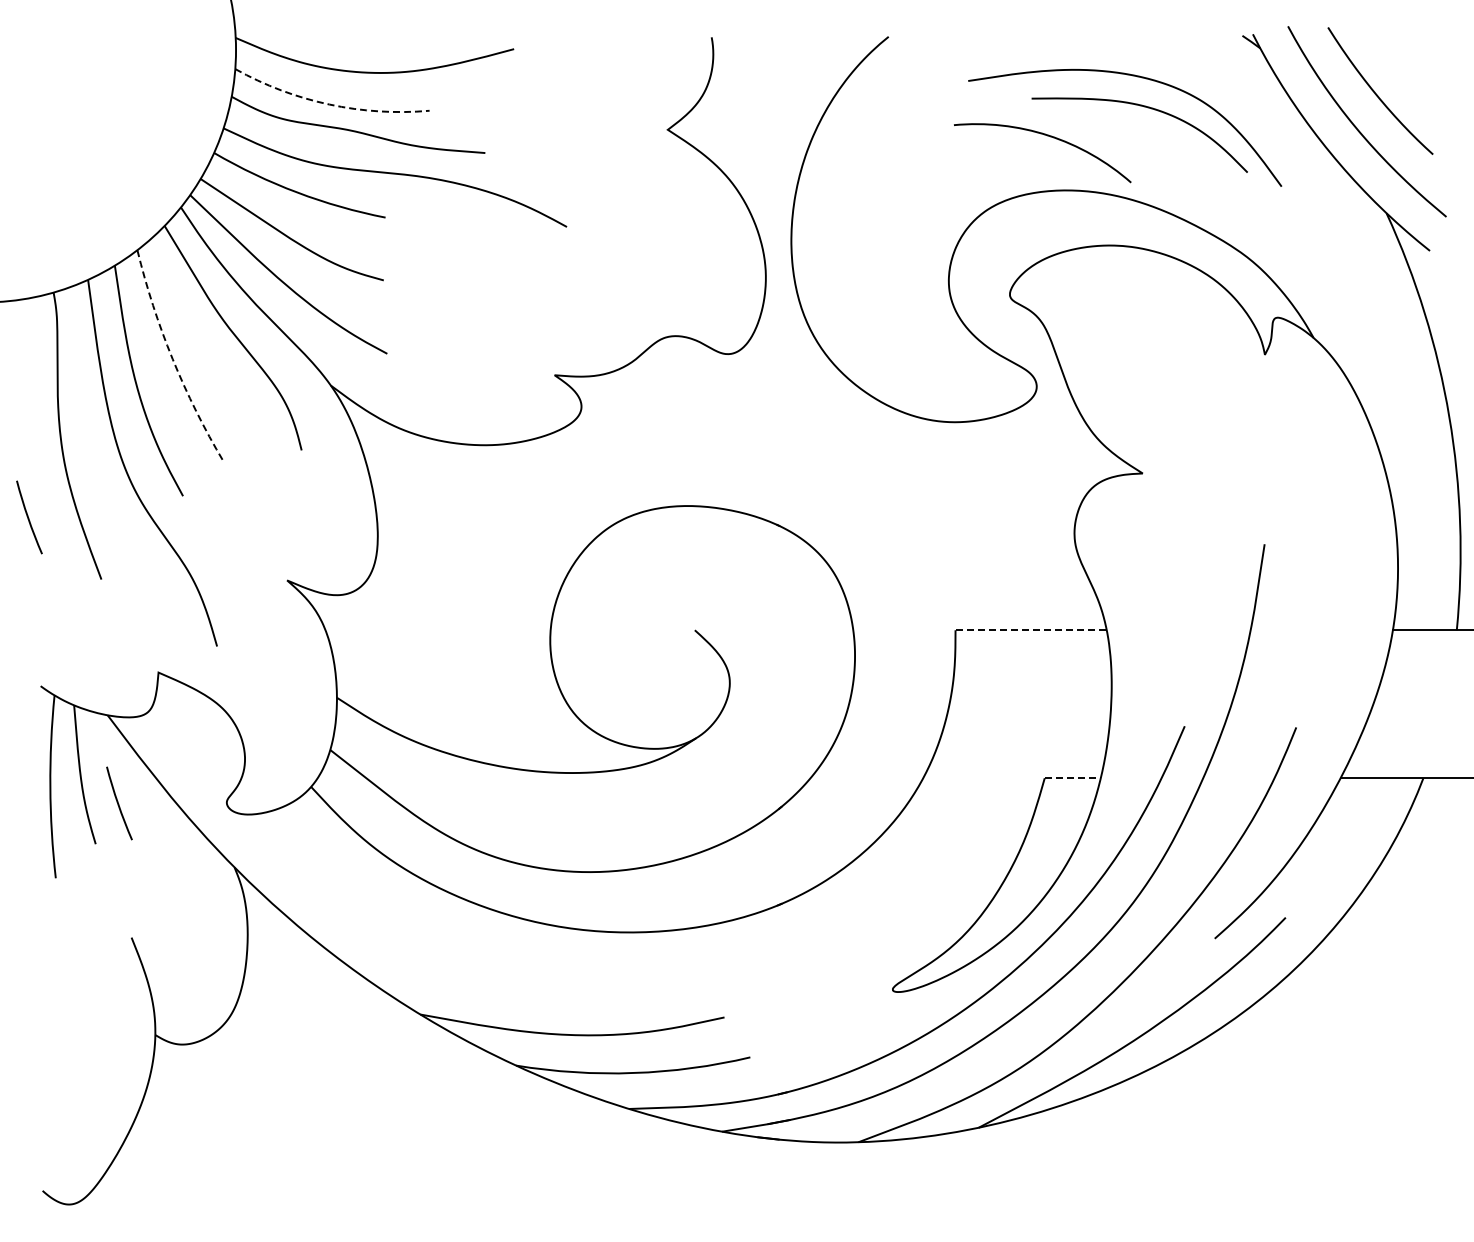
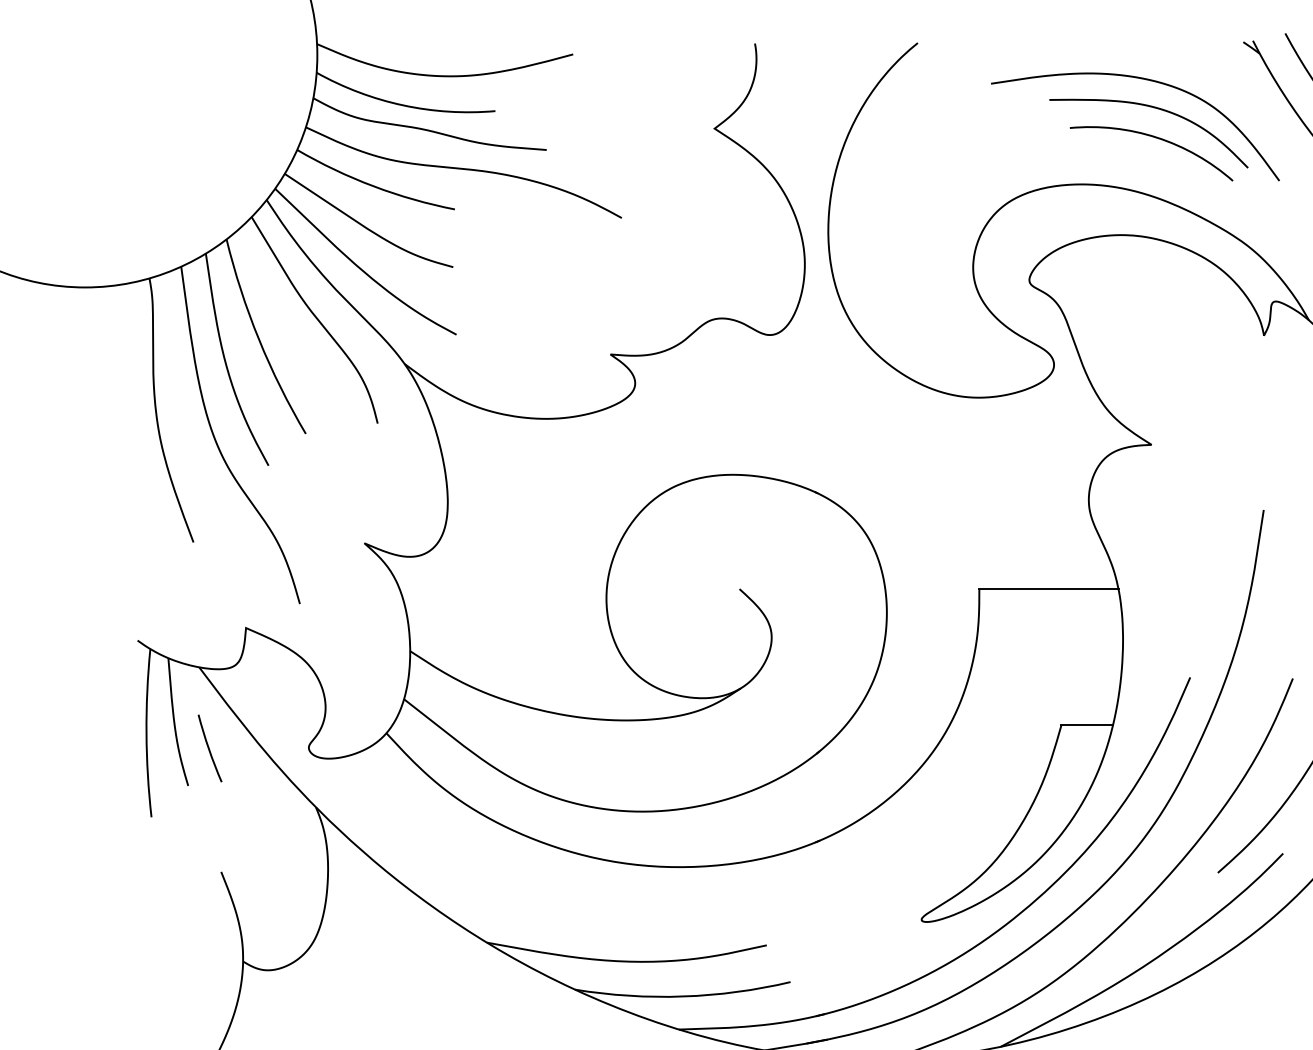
arc: (329, 104) -> (403, 105), dashed -> solid
arc: (1047, 136) -> (1155, 138), moved
arc: (172, 359) -> (258, 339), dashed -> solid
arc: (28, 517) -> (126, 485), removed
line: (1031, 630) -> (1049, 589), dashed -> solid
line: (1073, 778) -> (1087, 725), dashed -> solid

